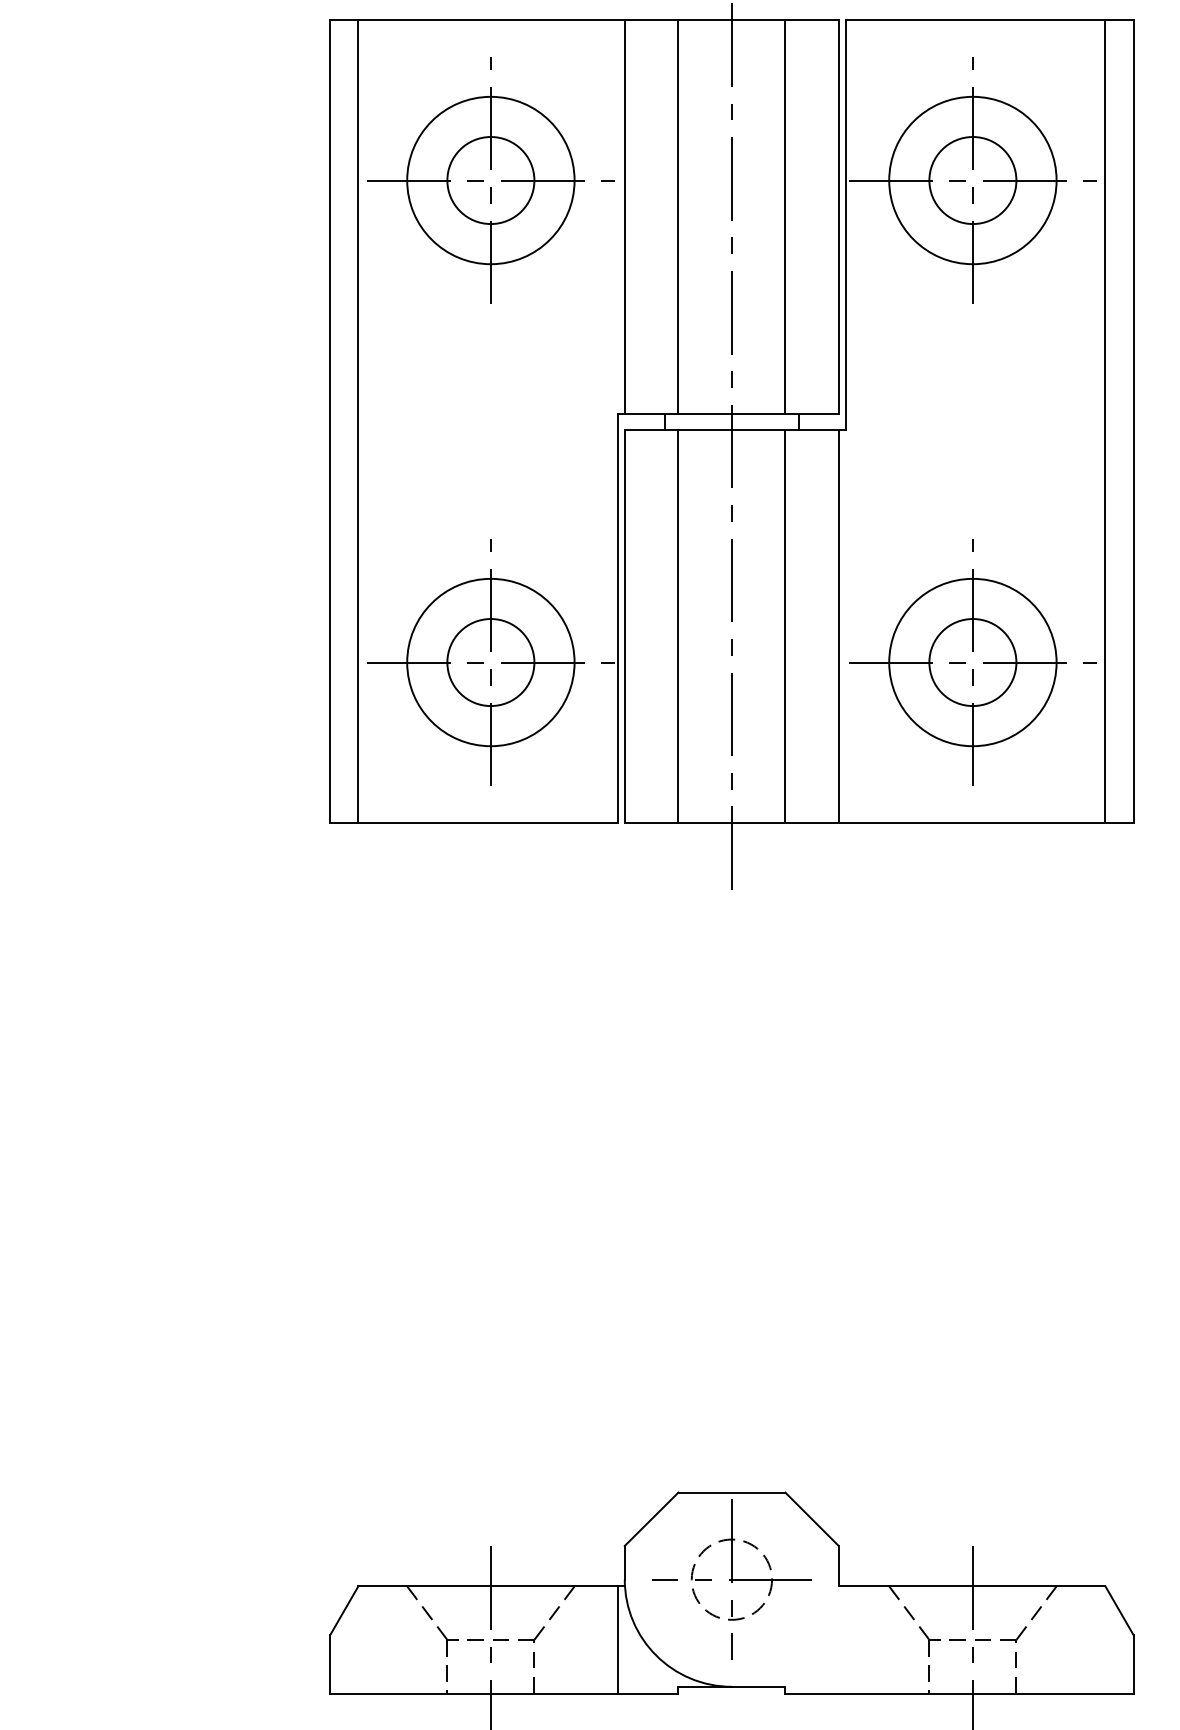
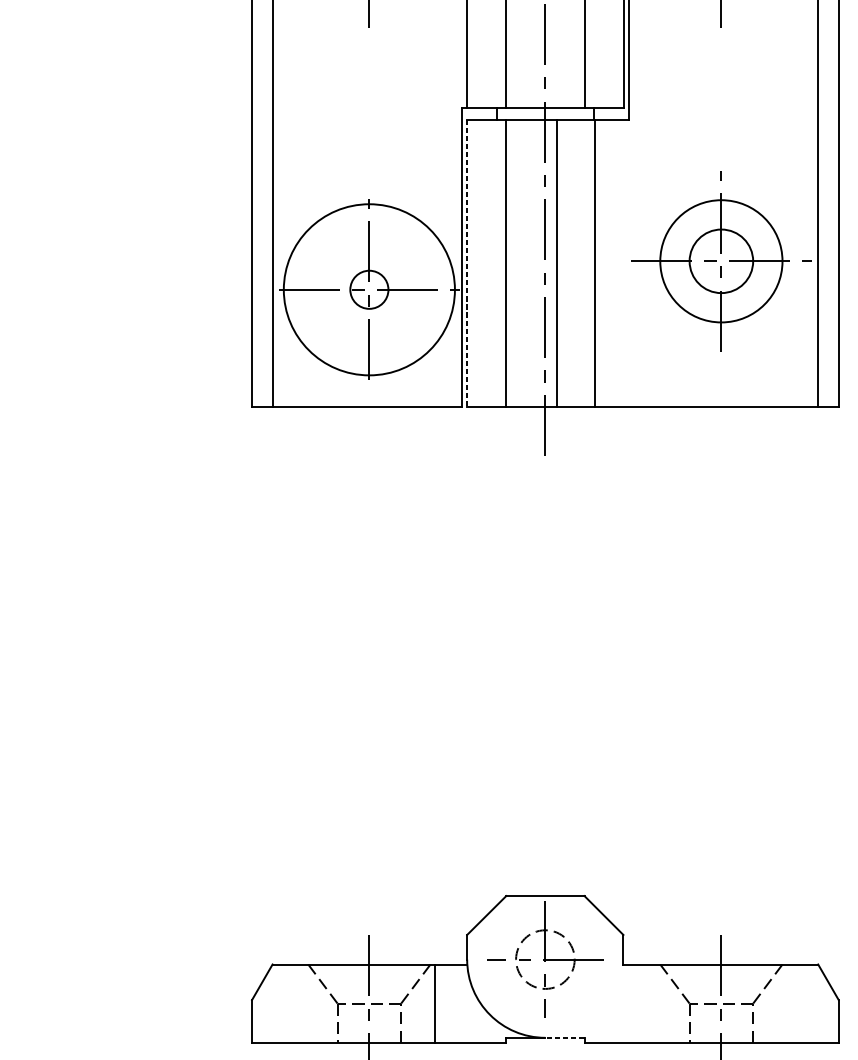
line: (624, 626) -> (466, 263), solid -> dashed
line: (785, 626) -> (557, 263), moved
line: (838, 626) -> (594, 263), moved
circle: (490, 662) -> (369, 289), size x0.6
circle: (490, 662) -> (369, 289), size x1.4
part: (972, 662) -> (721, 261), moved
line: (618, 1639) -> (435, 1003), moved
line: (758, 1686) -> (564, 1037), solid -> dashed

